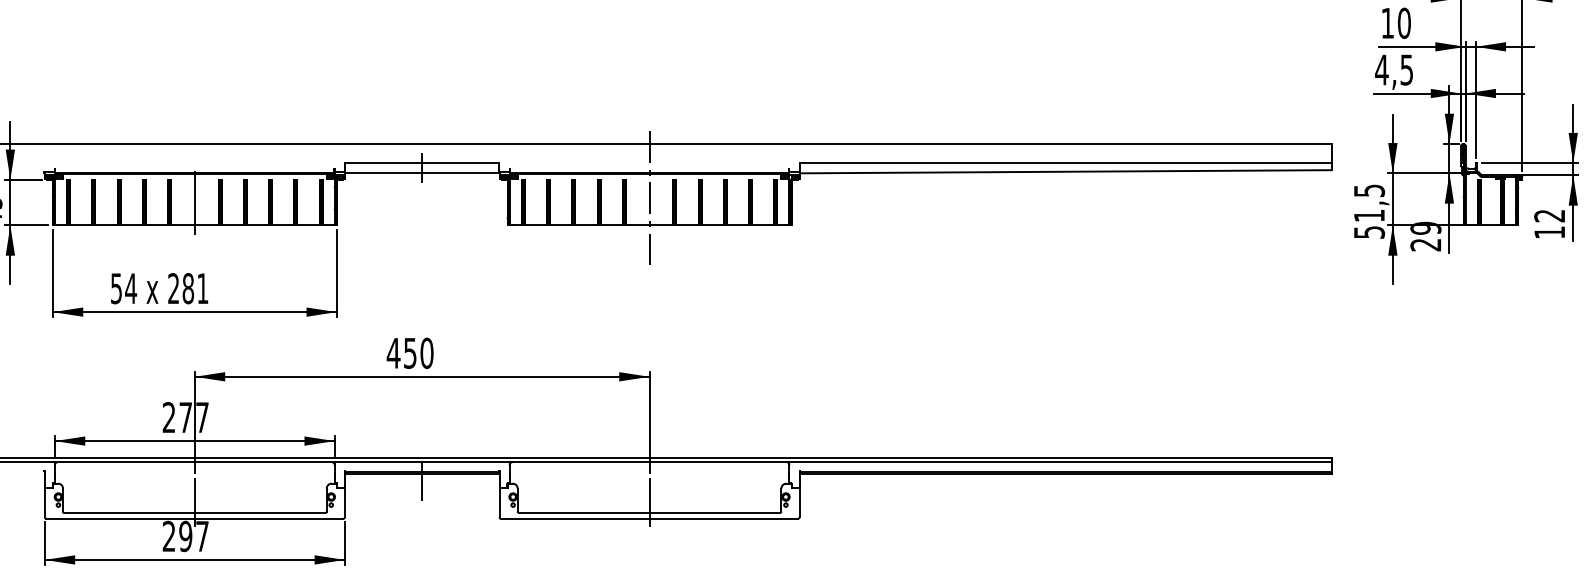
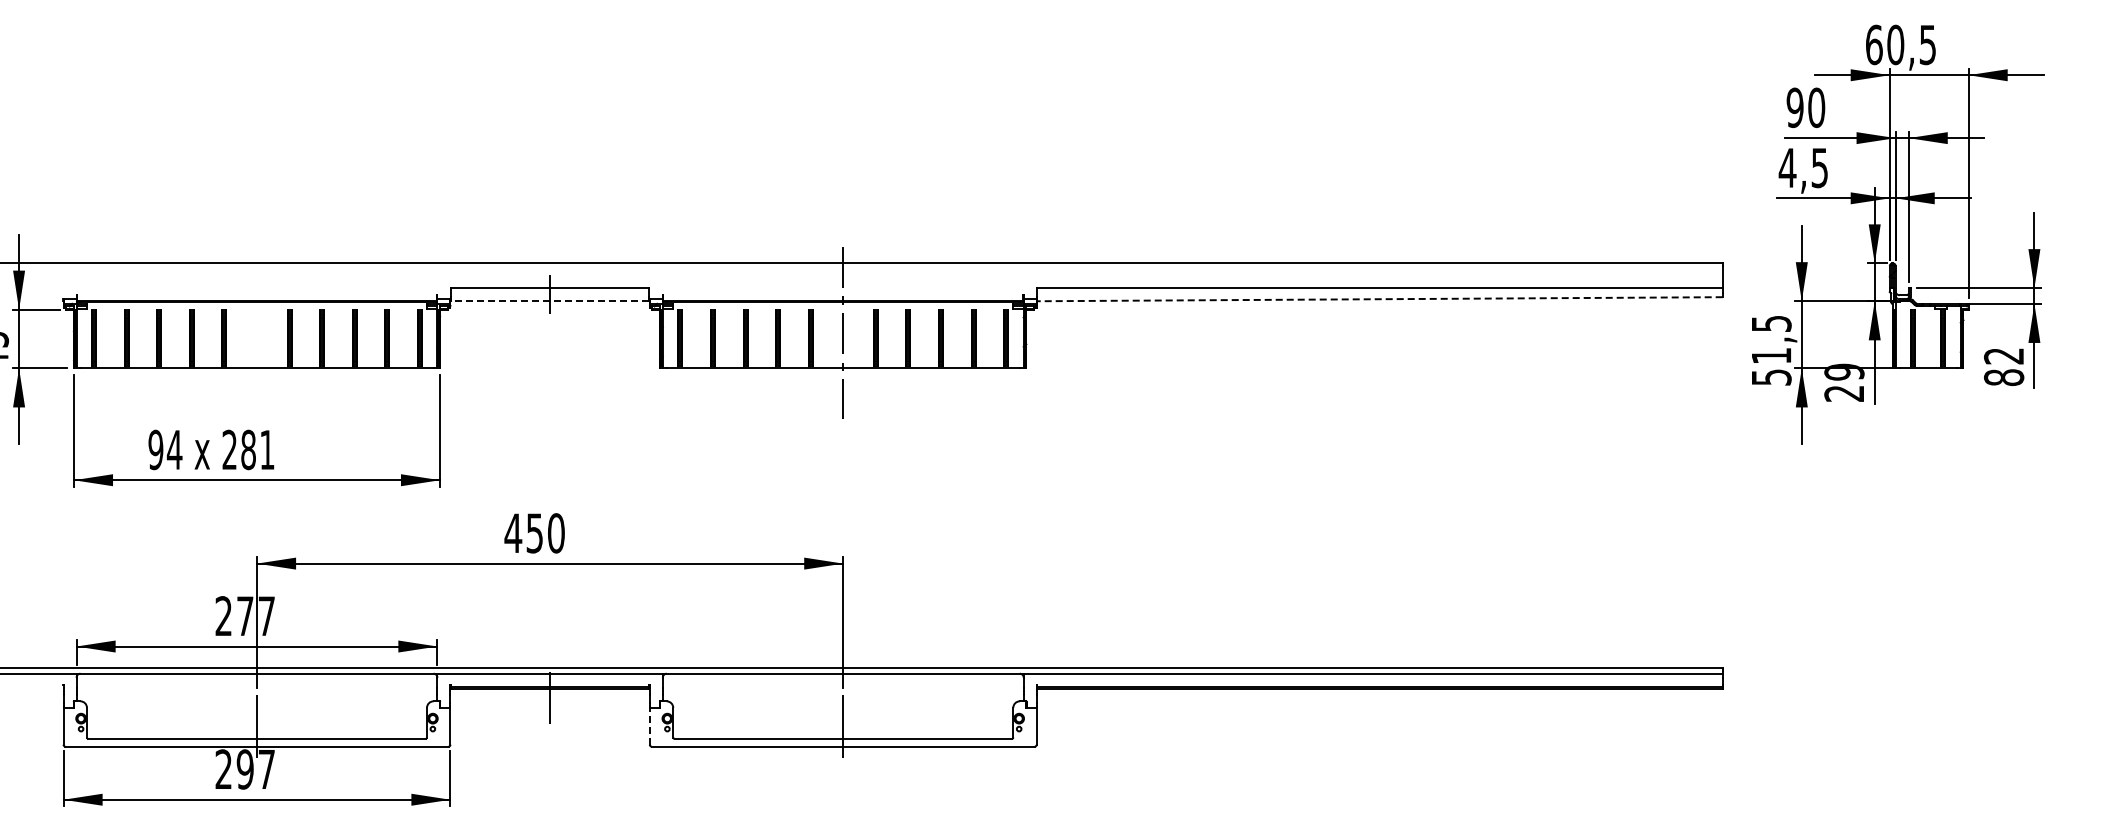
text: (1387, 23) -> (1794, 107), 10 -> 90
line: (1066, 171) -> (1380, 299), solid -> dashed
line: (421, 173) -> (549, 301), solid -> dashed
line: (195, 201) -> (257, 337), removed
text: (1549, 232) -> (2003, 377), 12 -> 82
text: (116, 288) -> (155, 449), 54 -> 94
line: (499, 503) -> (649, 726), solid -> dashed

